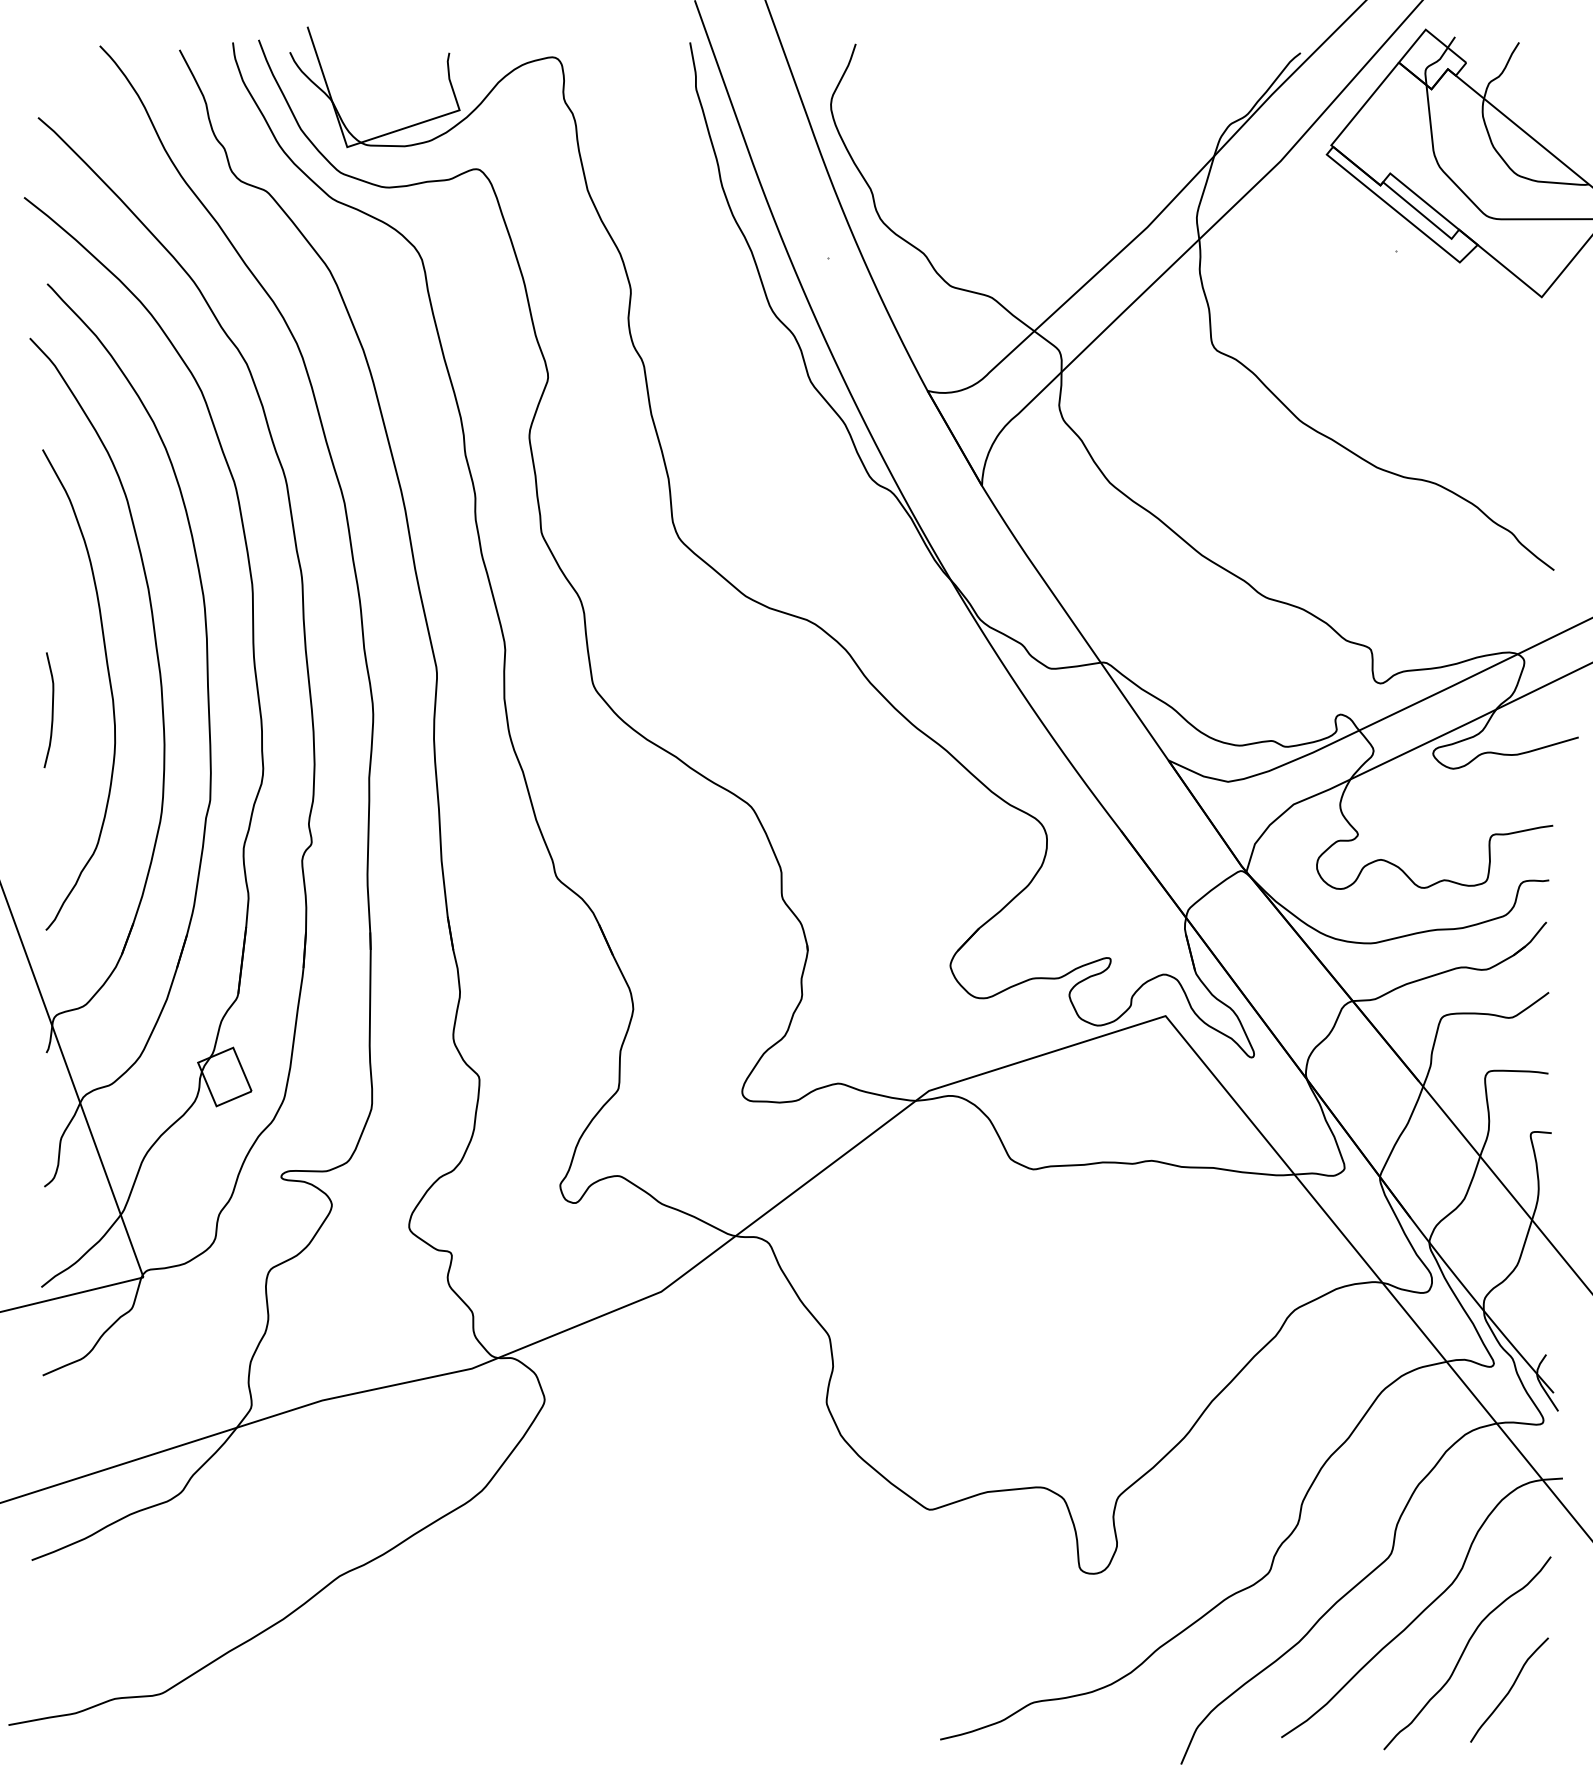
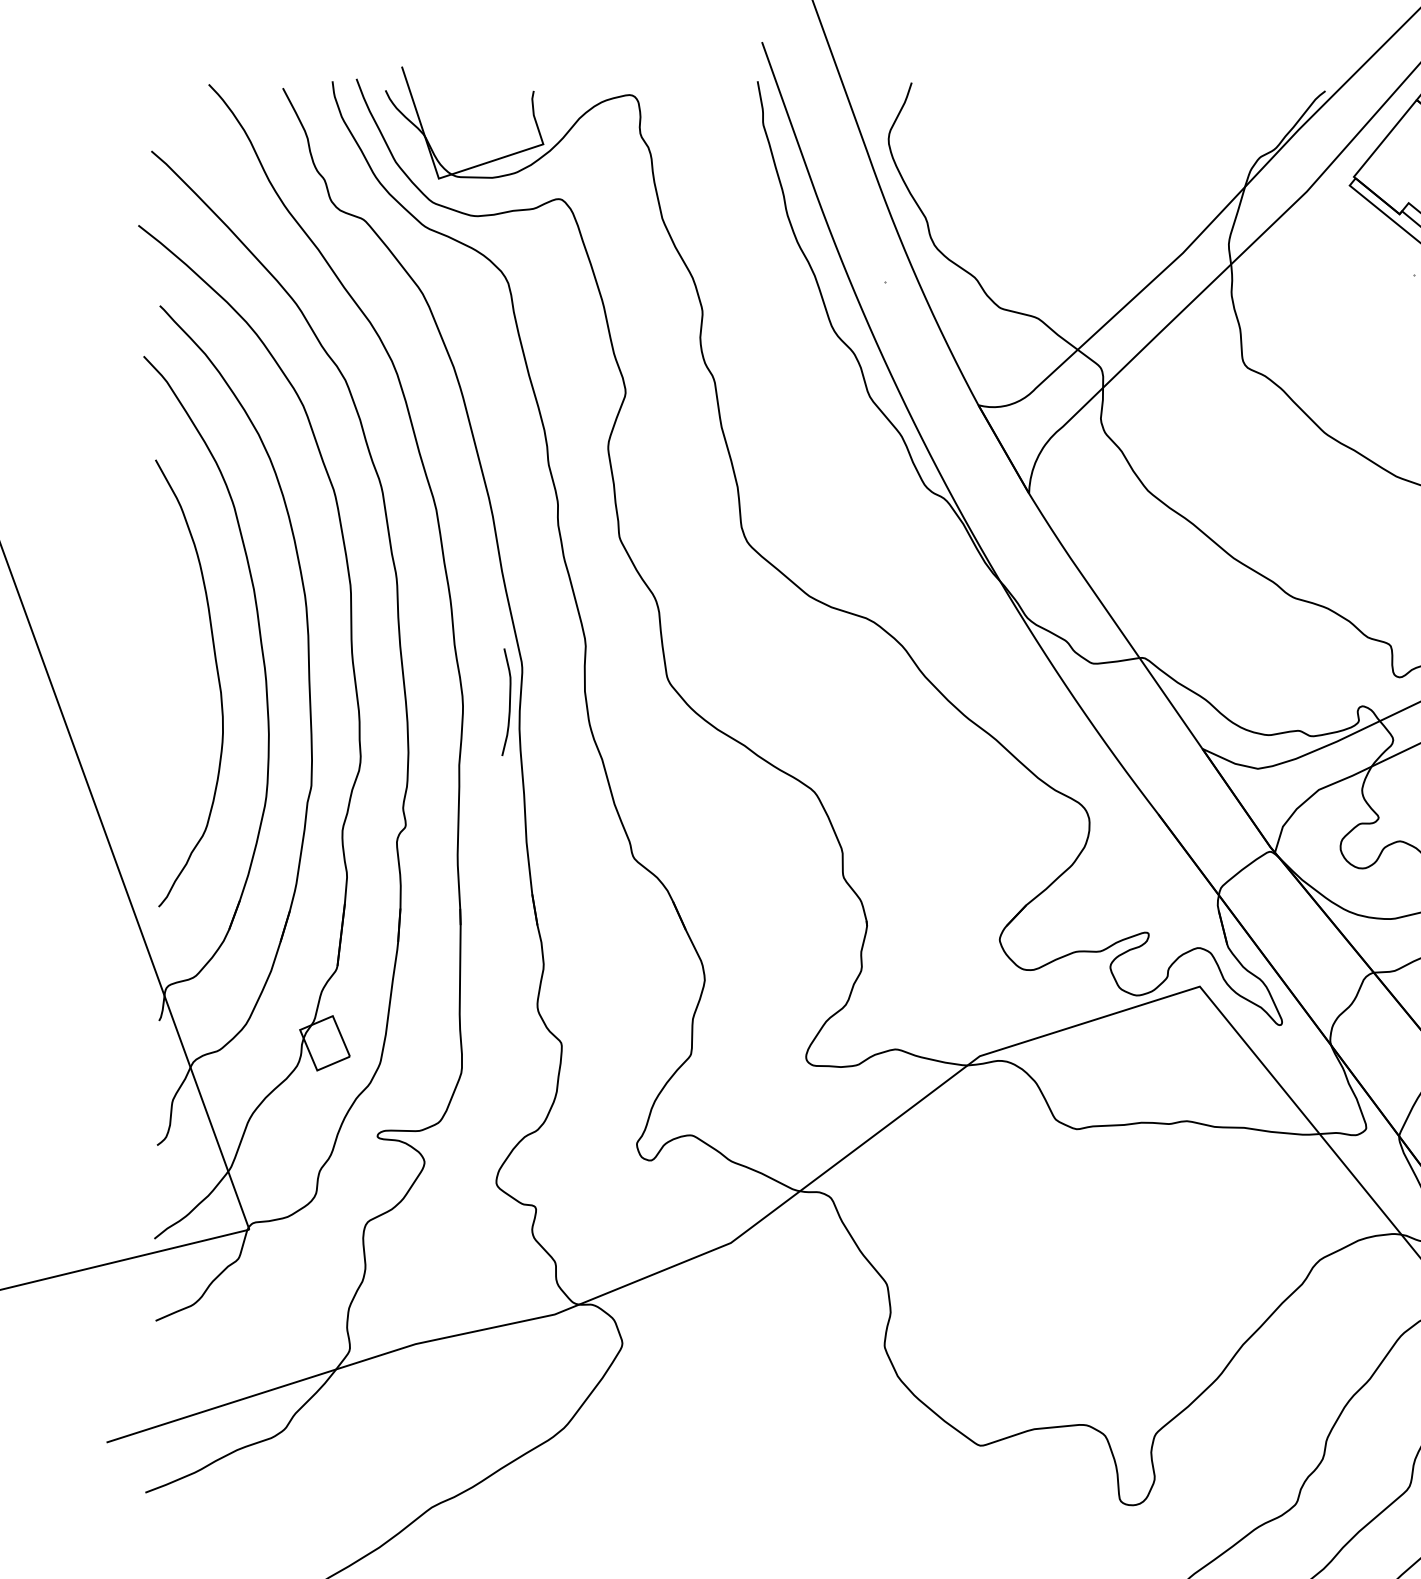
curve: (51, 710) -> (508, 702), moved

